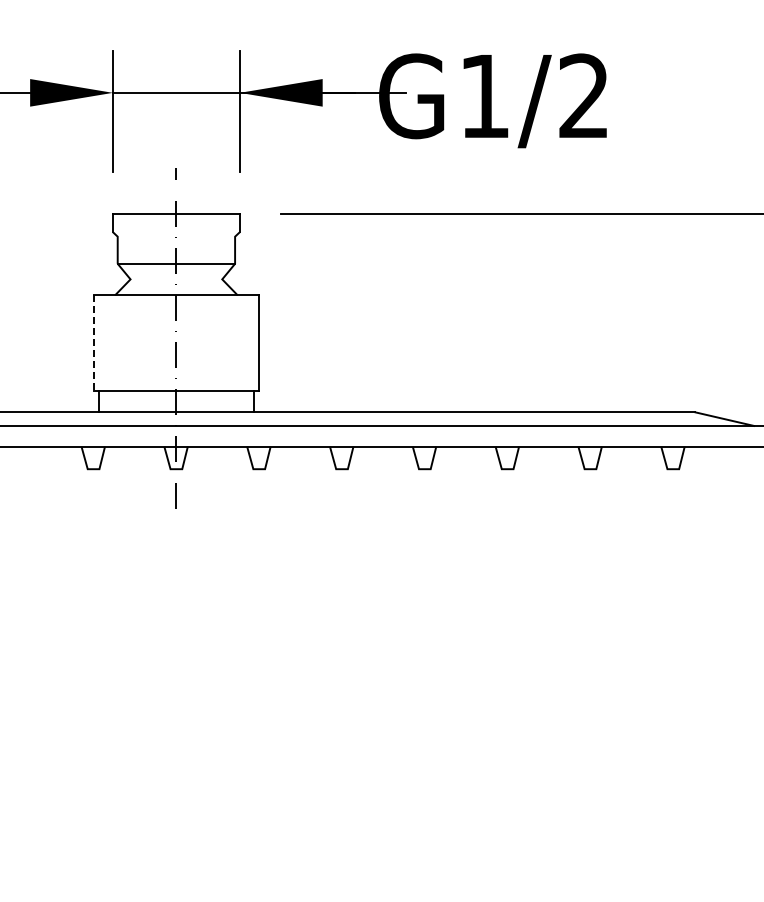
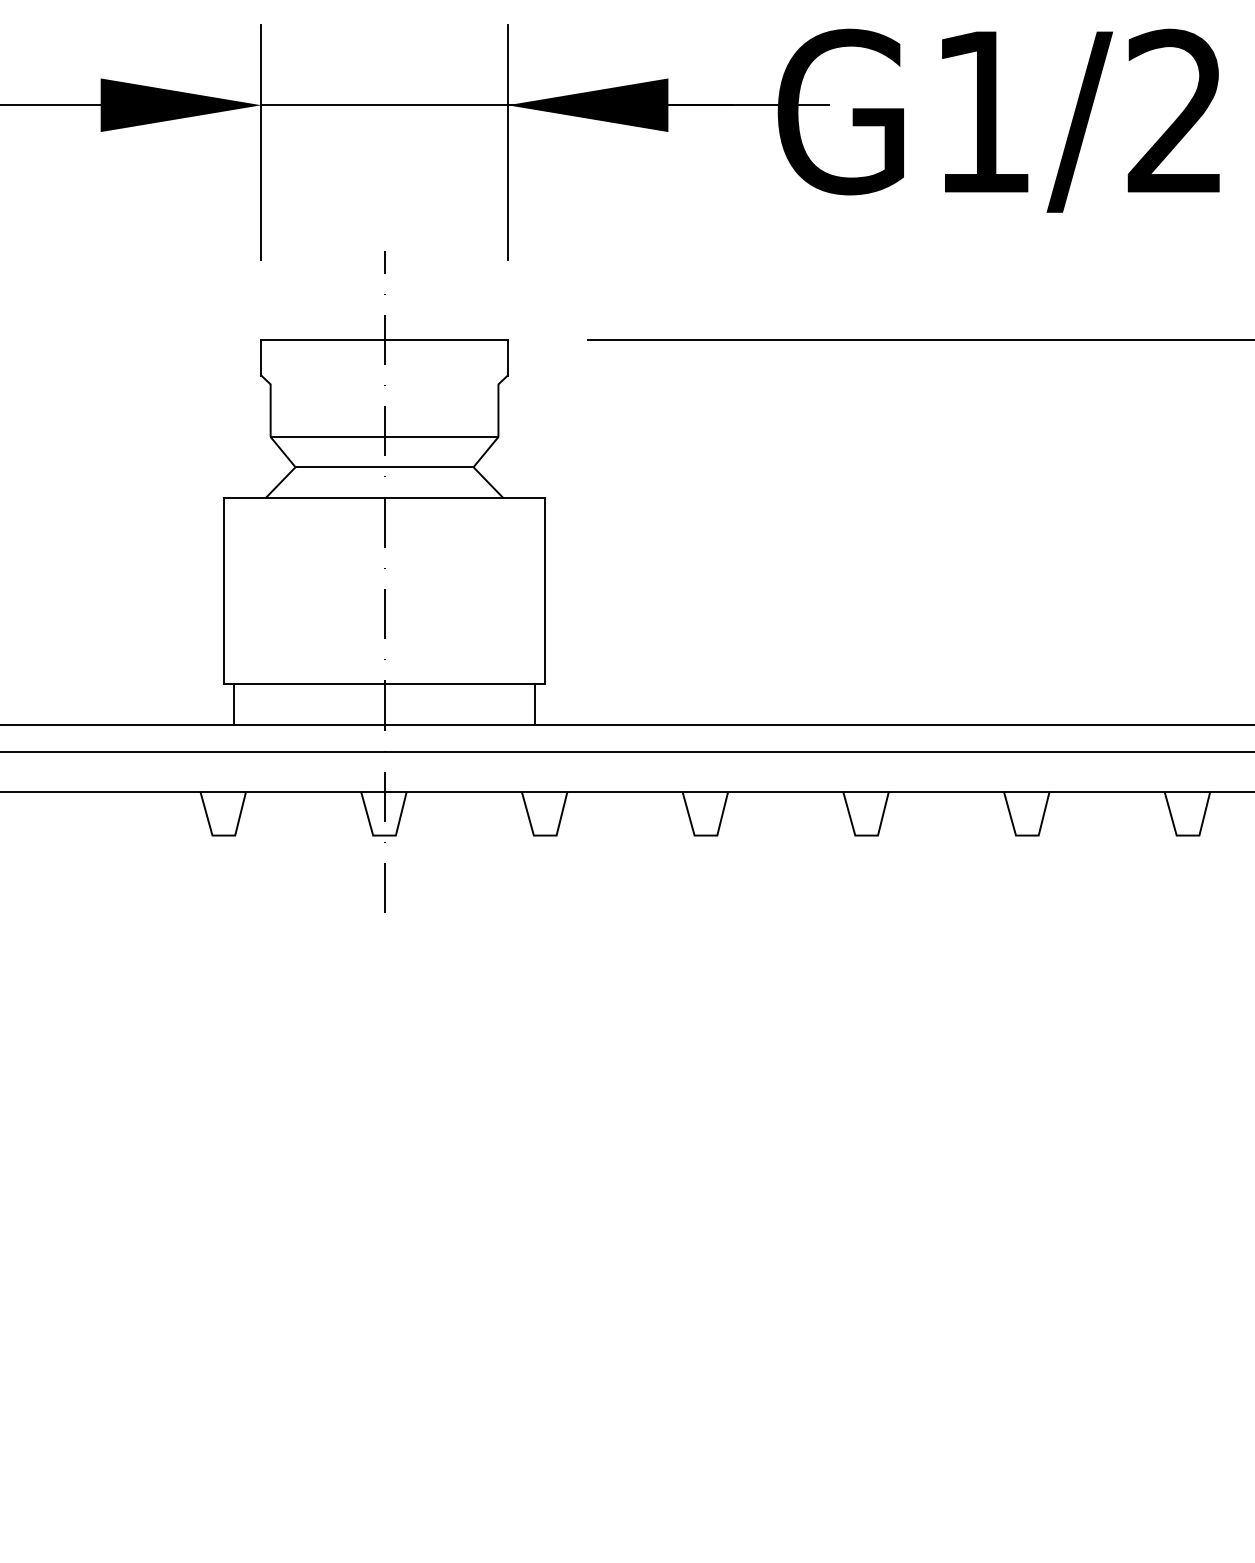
line: (176, 279) -> (384, 467), added
line: (93, 343) -> (223, 591), dashed -> solid

